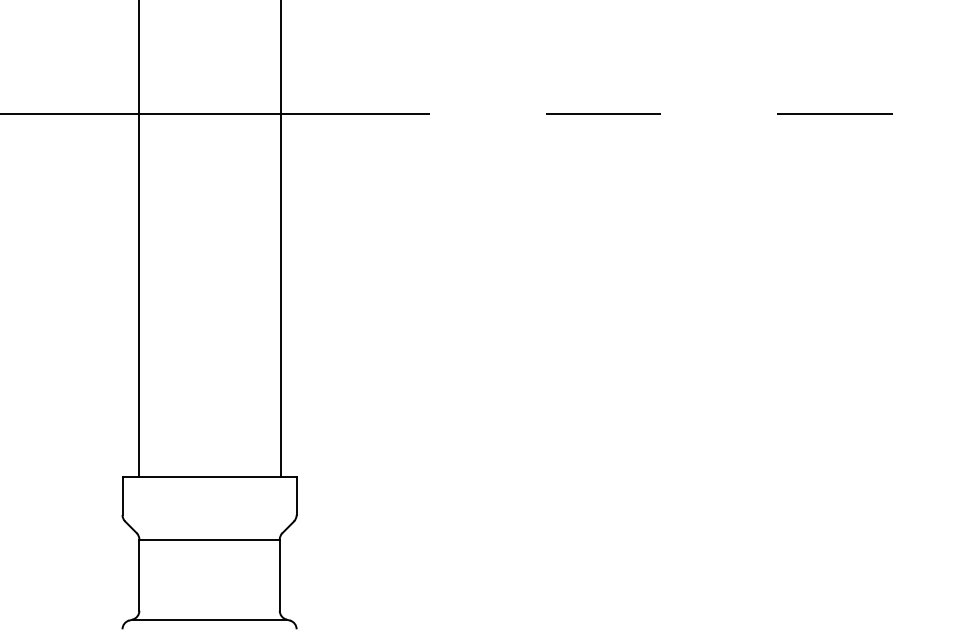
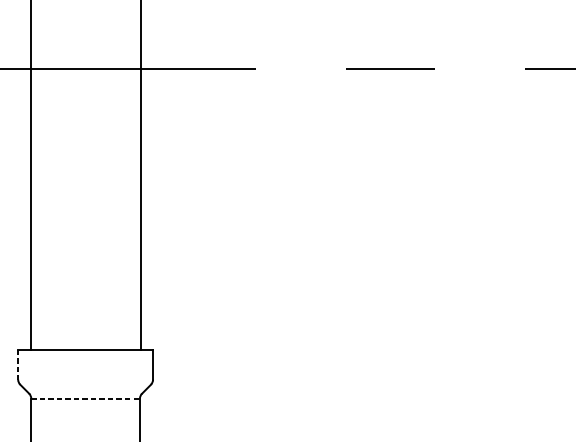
line: (122, 496) -> (18, 365), solid -> dashed
line: (210, 539) -> (86, 398), solid -> dashed

